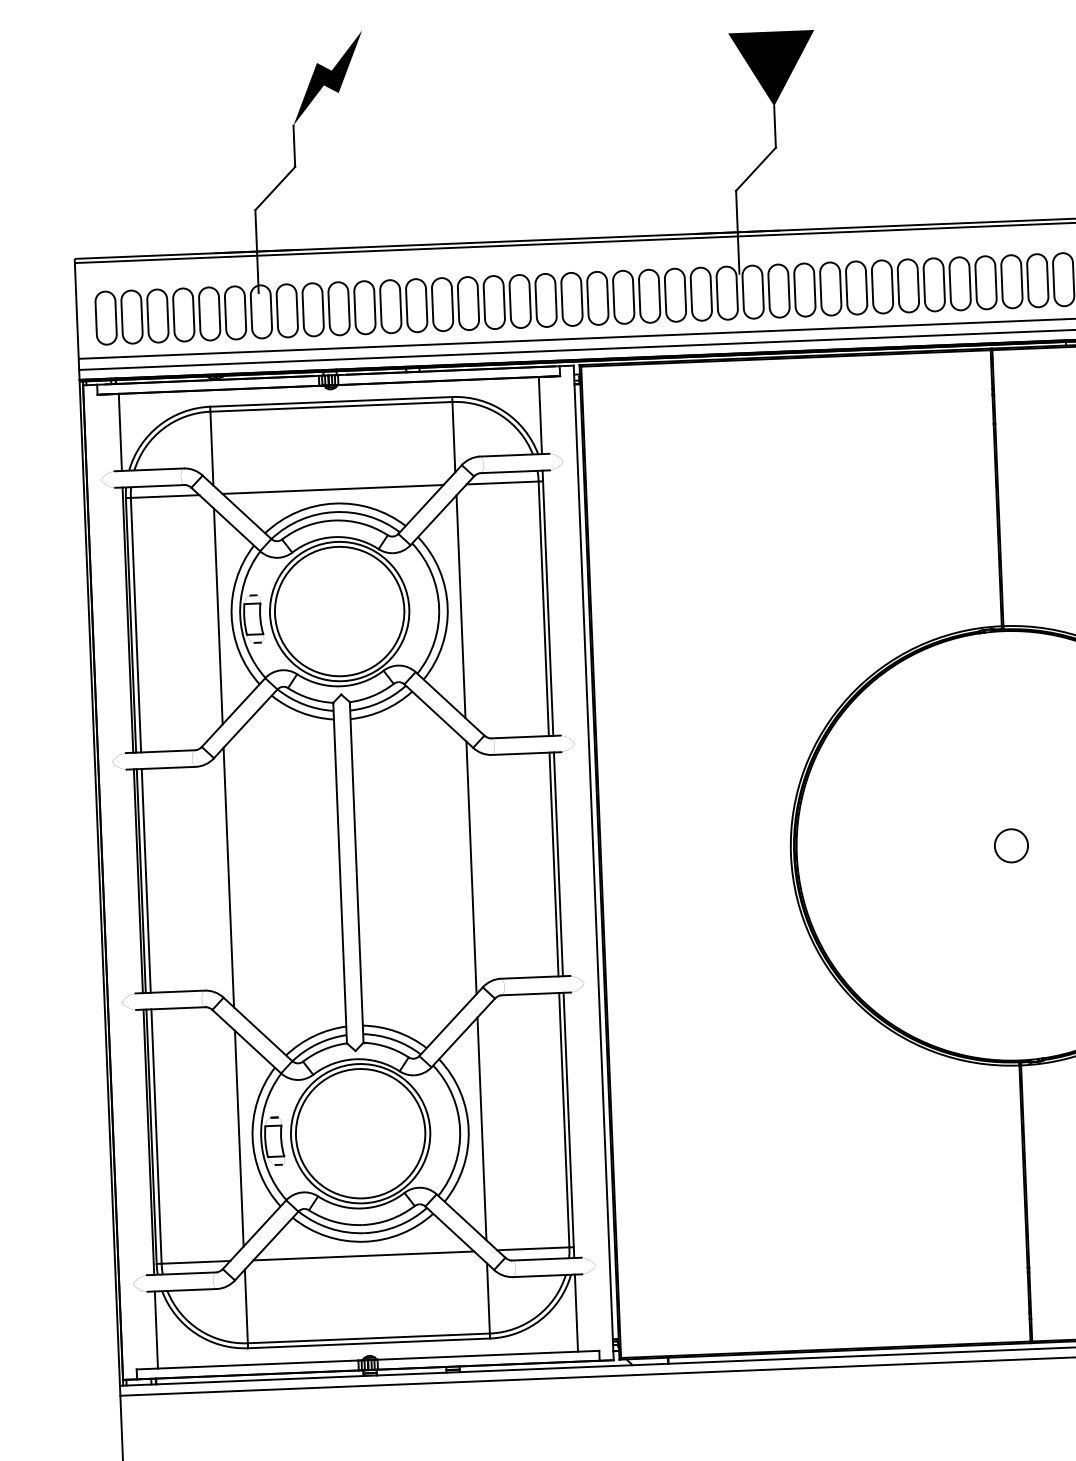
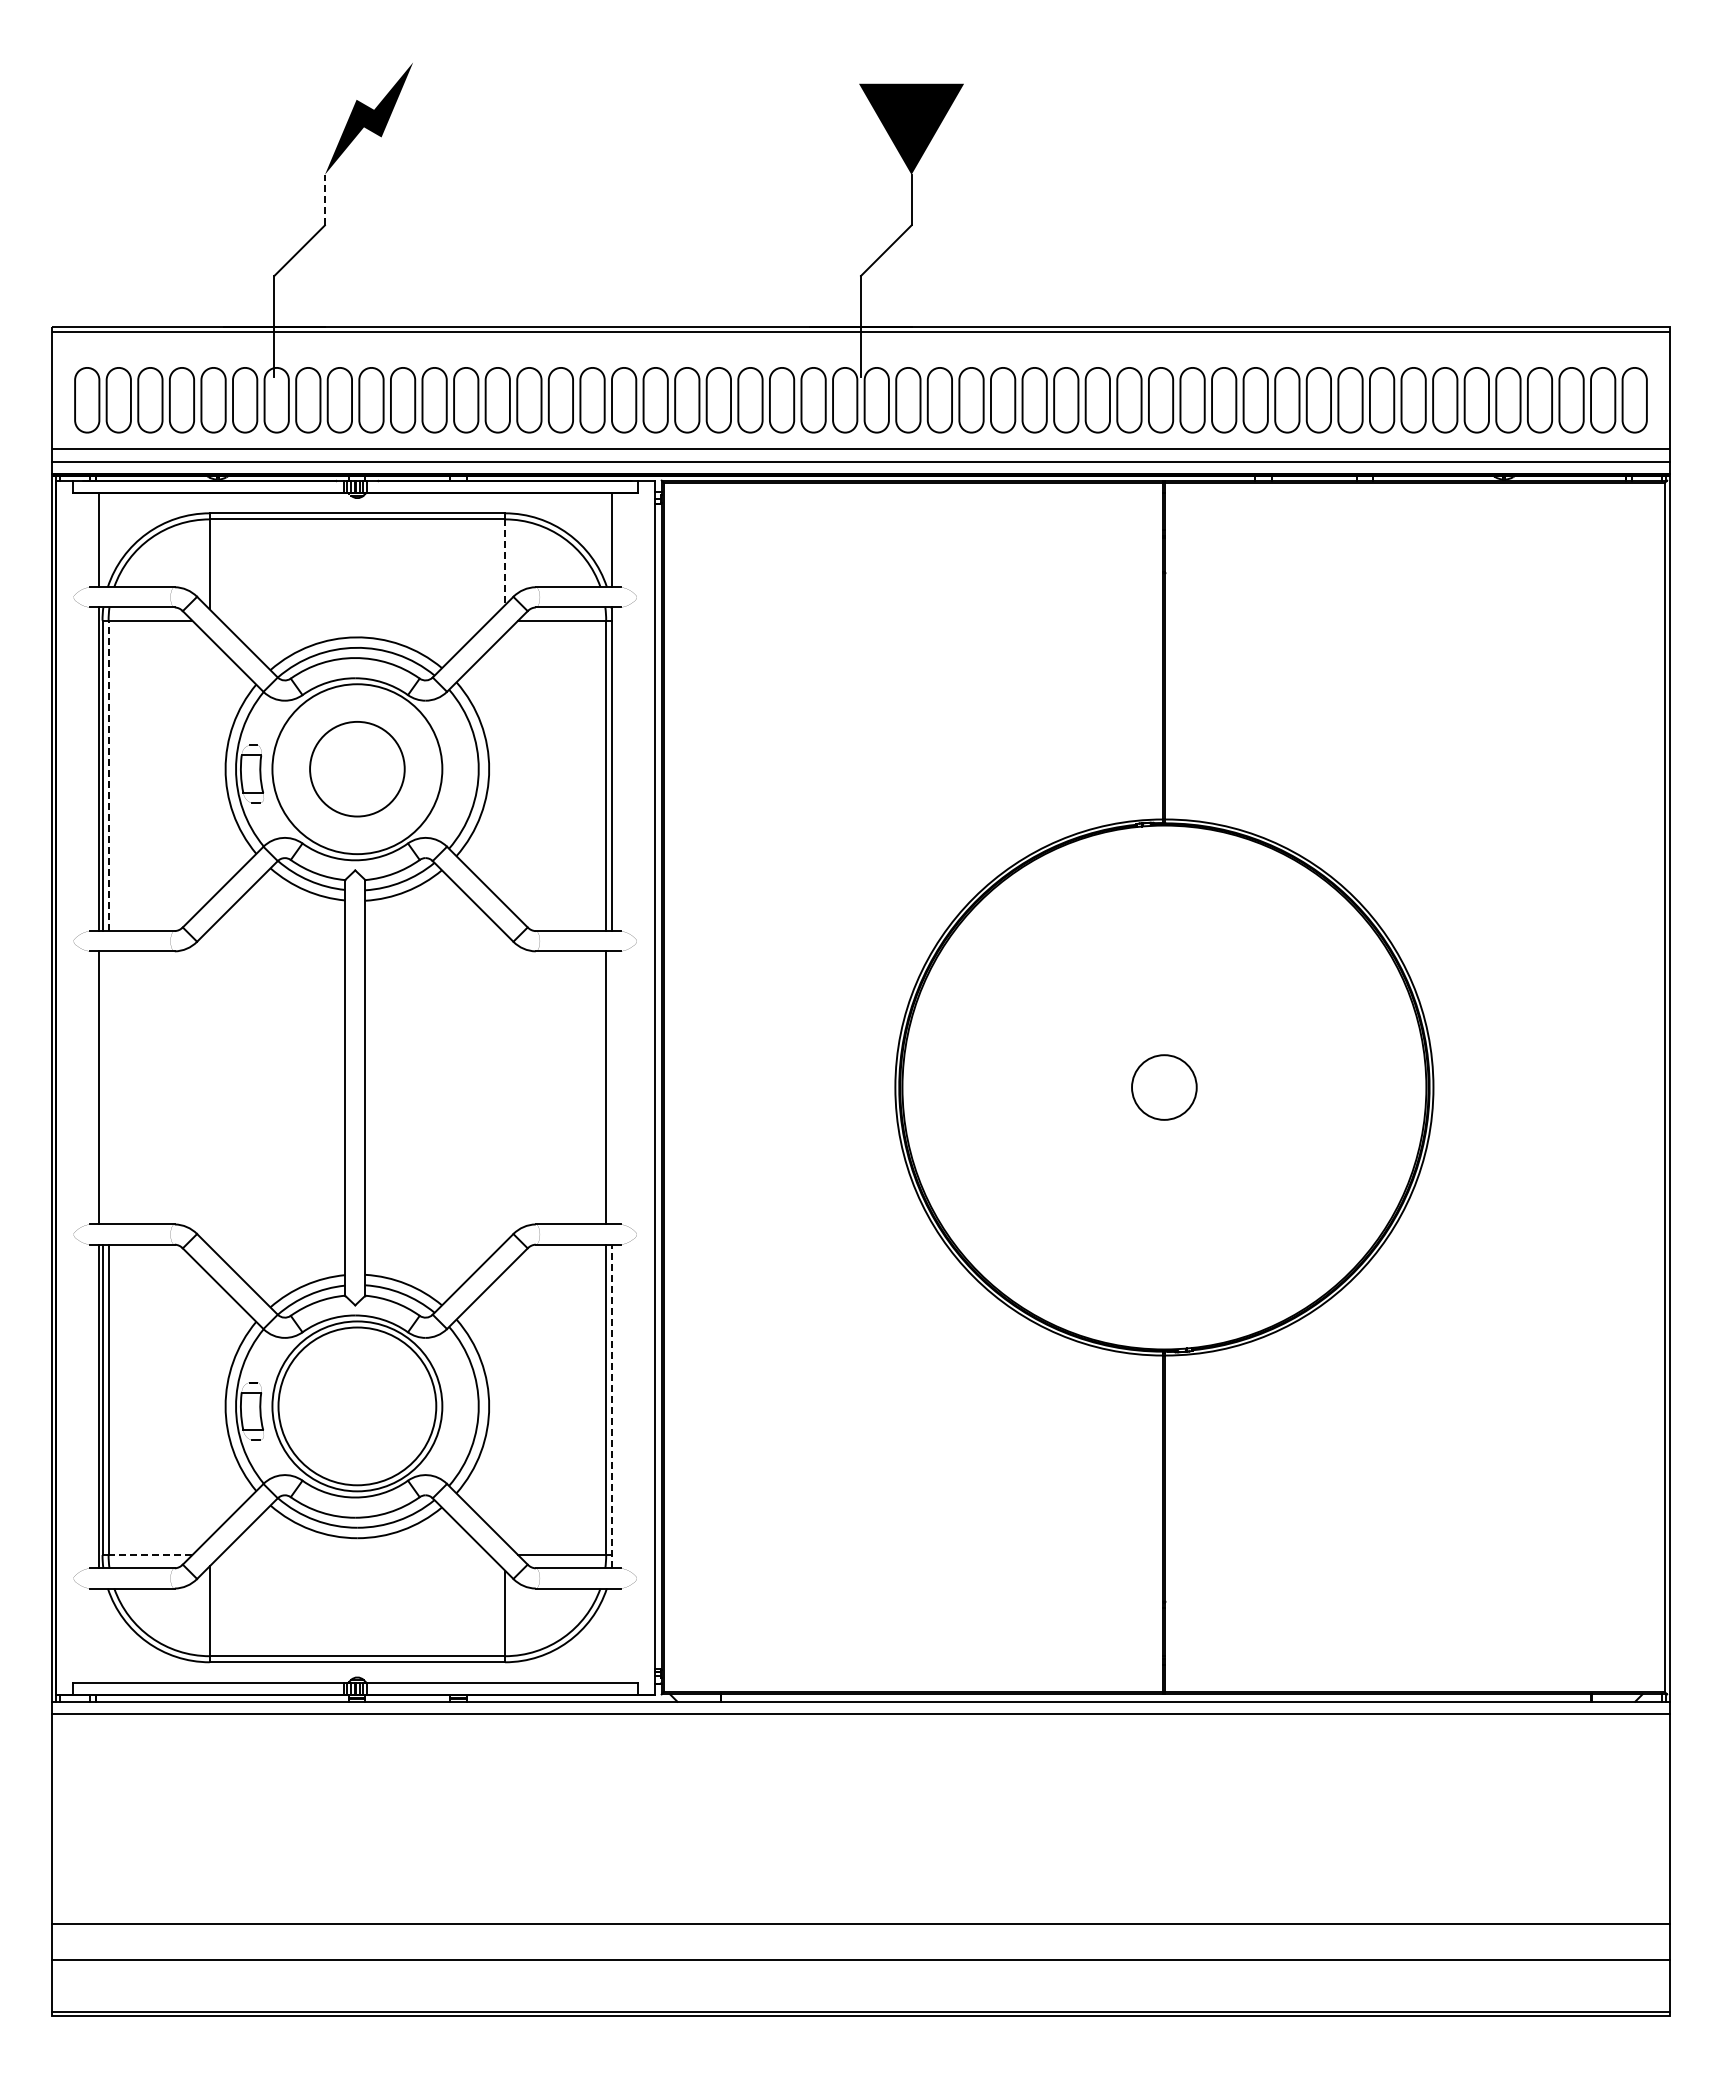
line: (293, 145) -> (324, 199), solid -> dashed
line: (454, 437) -> (505, 562), solid -> dashed
line: (333, 489) -> (355, 620), removed
line: (461, 606) -> (505, 769), removed
circle: (339, 611) -> (357, 769), size x0.6
line: (218, 615) -> (209, 768), removed
line: (135, 624) -> (108, 775), solid -> dashed
circle: (1011, 845) -> (1164, 1087), size x1.6
line: (558, 864) -> (611, 1087), removed
line: (471, 867) -> (505, 1087), removed
line: (228, 877) -> (209, 1087), removed
line: (141, 880) -> (102, 1087), removed
line: (146, 880) -> (108, 1087), removed
line: (568, 1125) -> (611, 1406), solid -> dashed
line: (482, 1128) -> (505, 1406), removed
line: (239, 1138) -> (209, 1406), removed
line: (363, 1255) -> (354, 1555), removed
line: (196, 1262) -> (150, 1555), solid -> dashed
line: (576, 1313) -> (611, 1635), removed
line: (156, 1329) -> (98, 1635), removed

